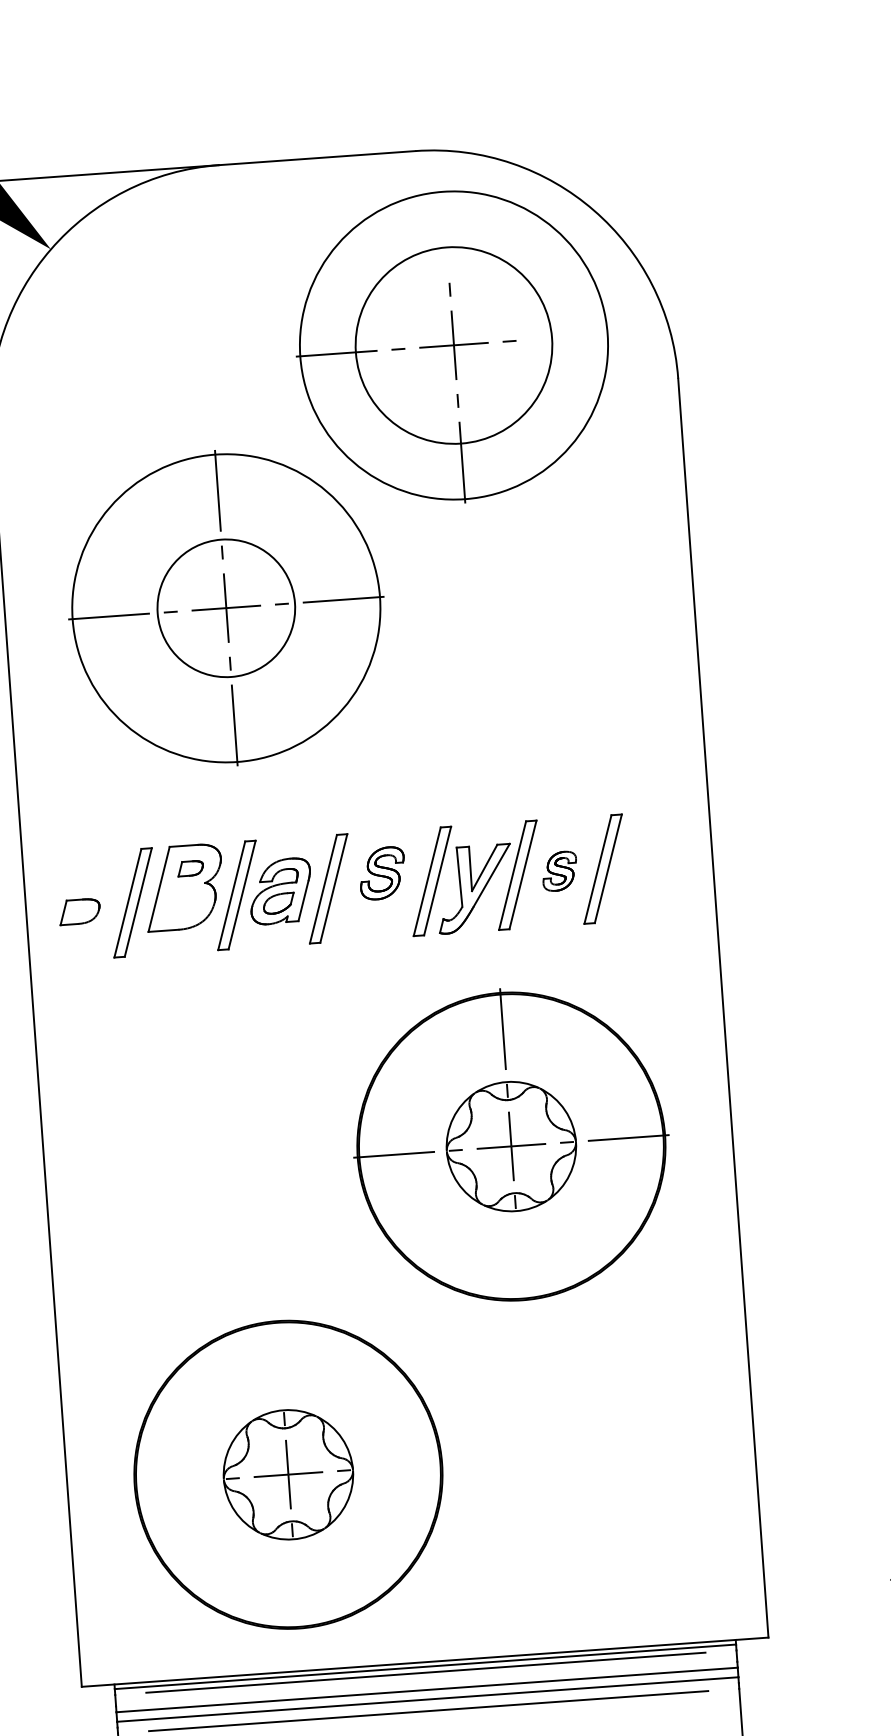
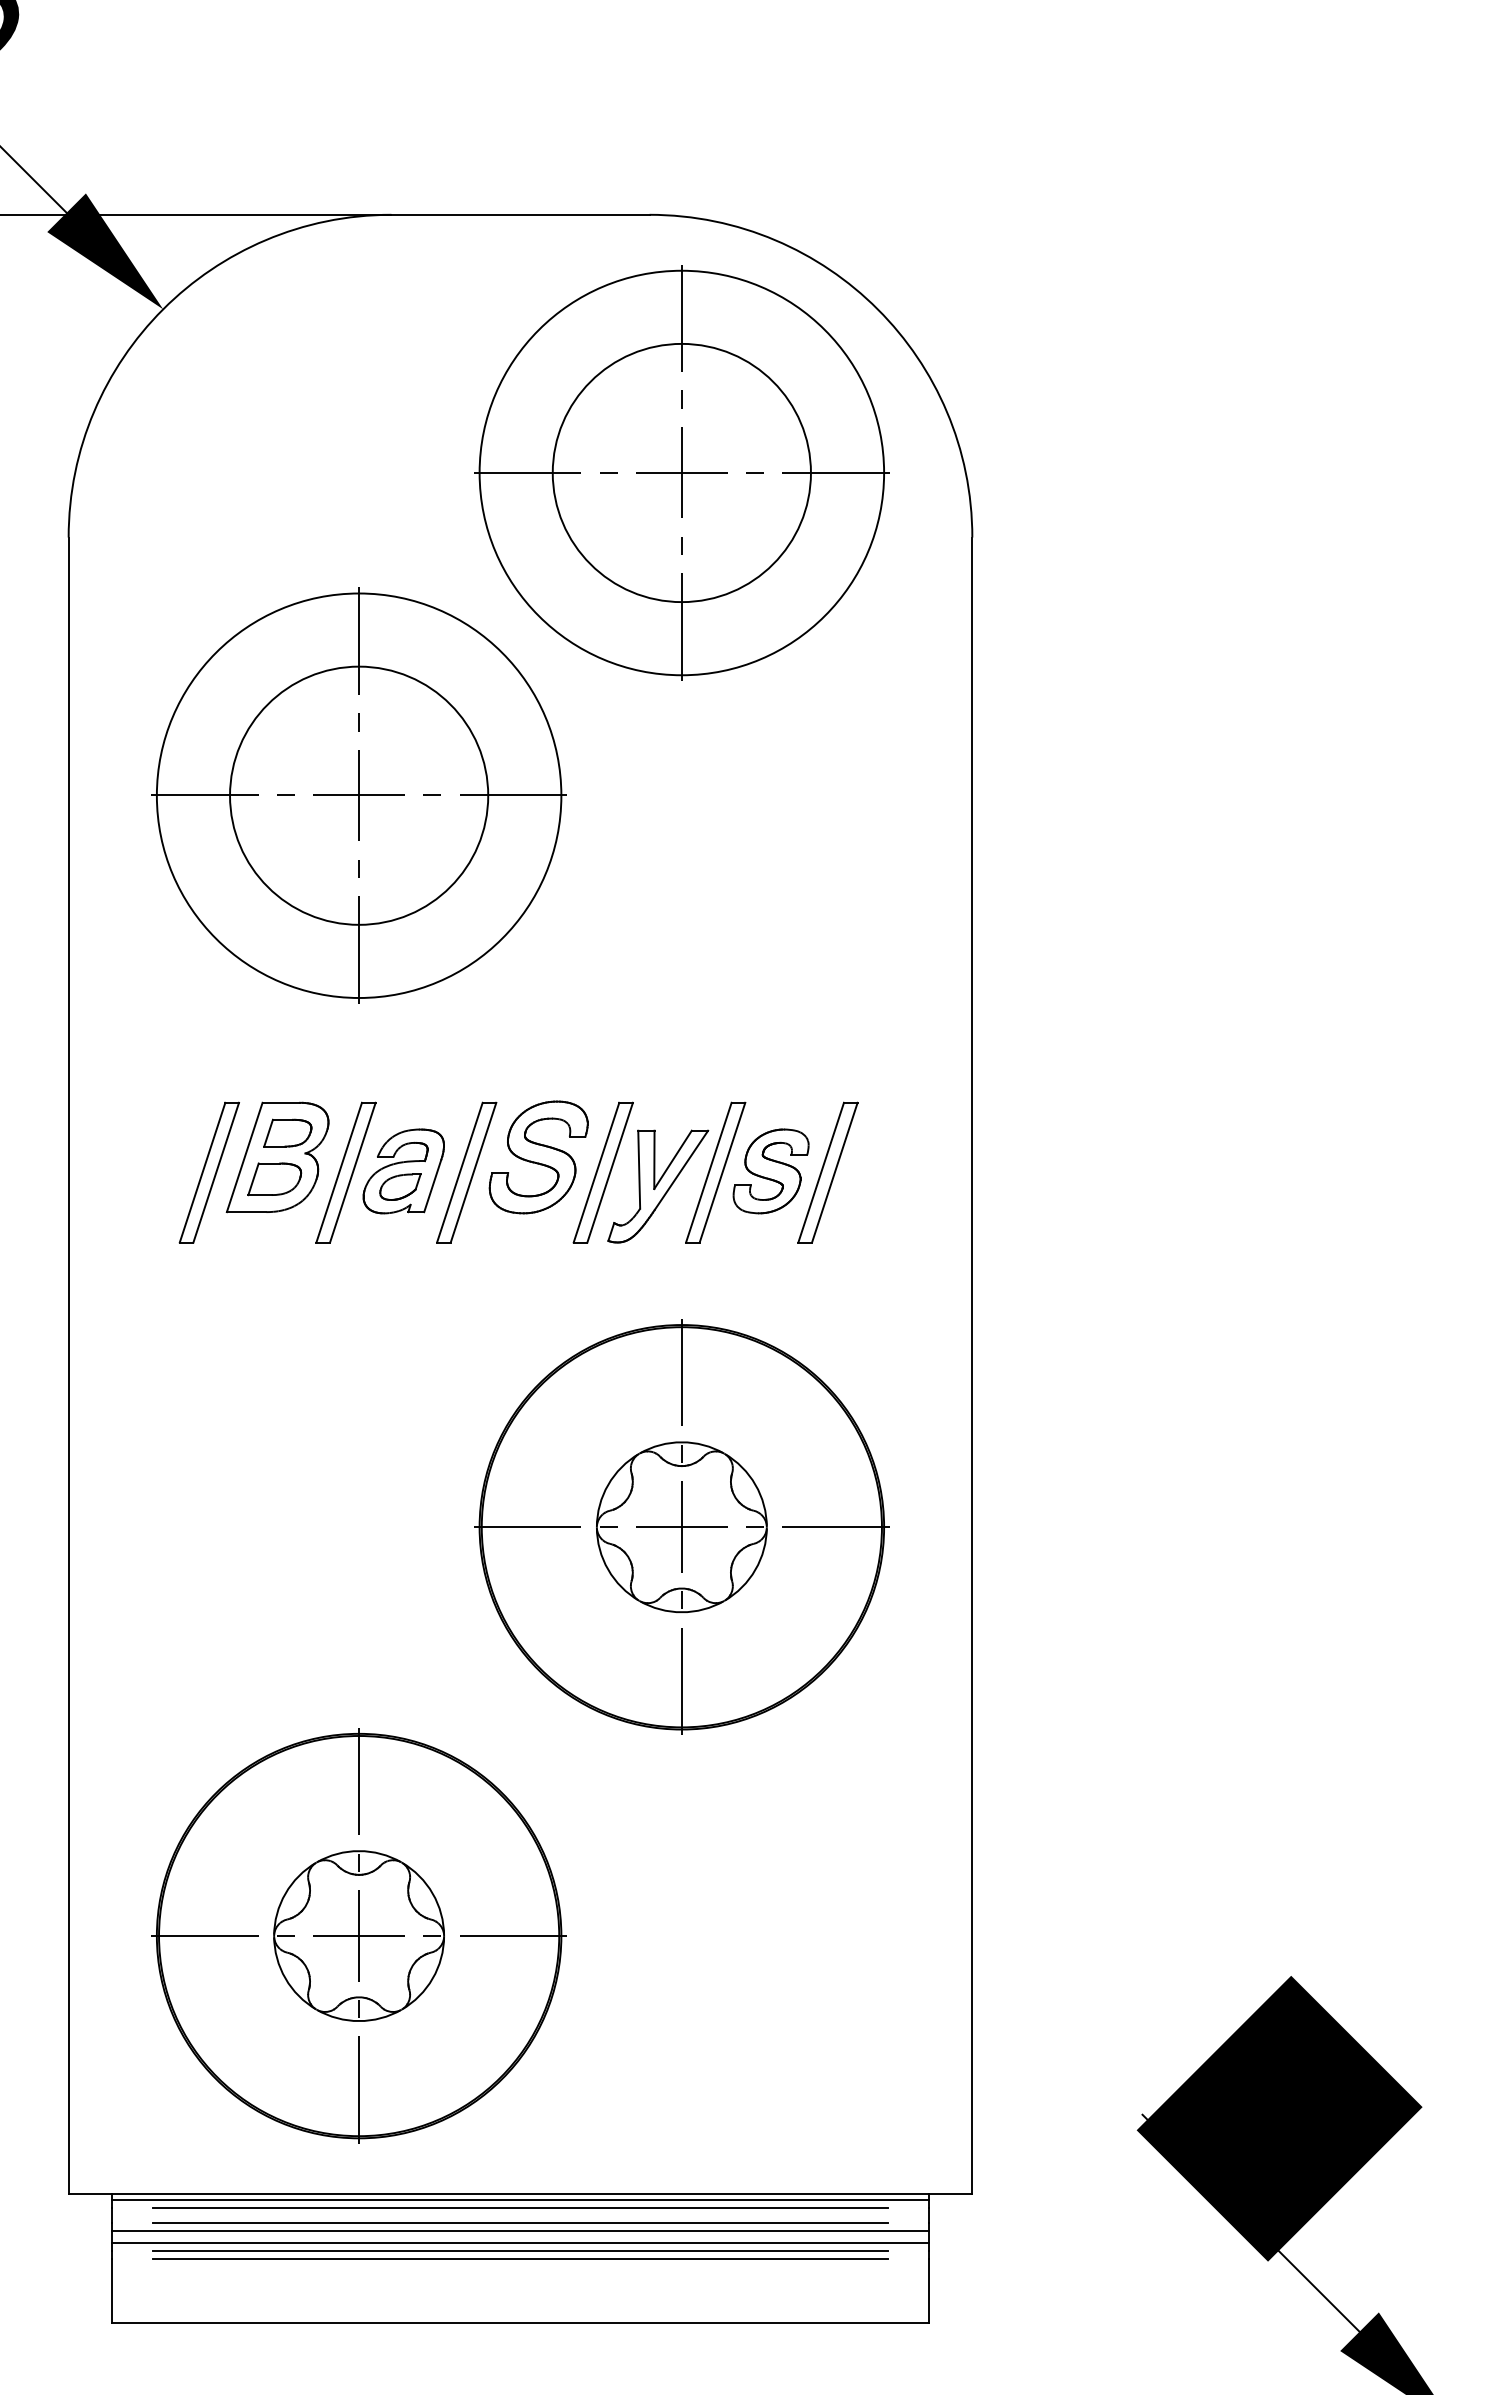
line: (445, 227) -> (681, 317), added
line: (572, 336) -> (837, 472), added
circle: (226, 608) -> (359, 795), size x1.43
part: (190, 868) -> (287, 1132), size x1.43
part: (559, 871) -> (770, 1171), size x1.67
part: (382, 873) -> (538, 1157), size x1.67
part: (79, 911) -> (274, 1179), moved
line: (519, 1264) -> (681, 1682), added
line: (280, 1356) -> (359, 1780), added
line: (406, 1465) -> (514, 1935), added
line: (170, 1482) -> (203, 1935), added
line: (297, 1592) -> (359, 2091), added
line: (426, 1684) -> (520, 2223), added
line: (428, 1705) -> (520, 2251), added

